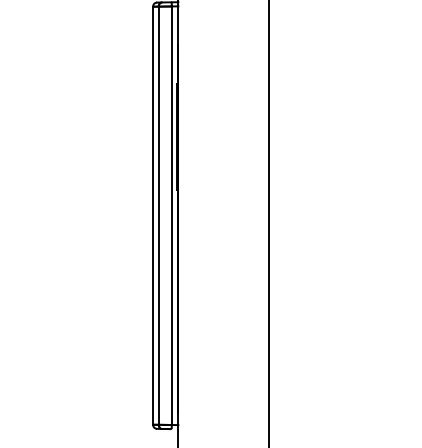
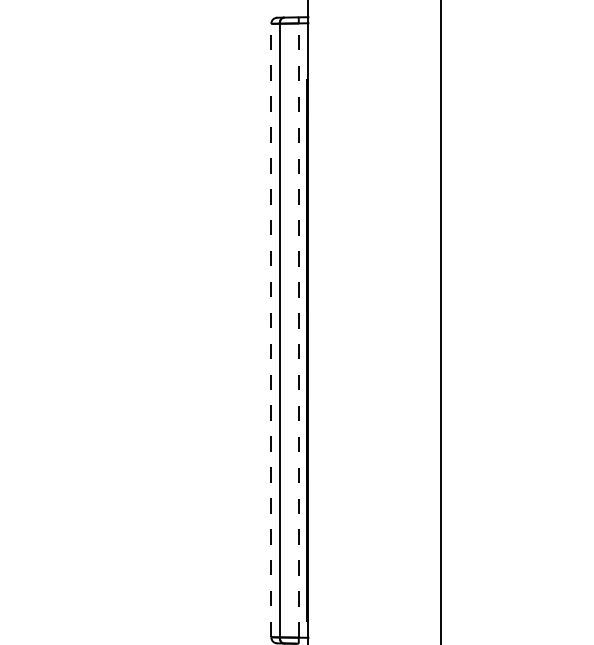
line: (177, 136) -> (307, 214), removed
line: (153, 215) -> (271, 330), solid -> dashed
line: (171, 215) -> (298, 330), solid -> dashed

